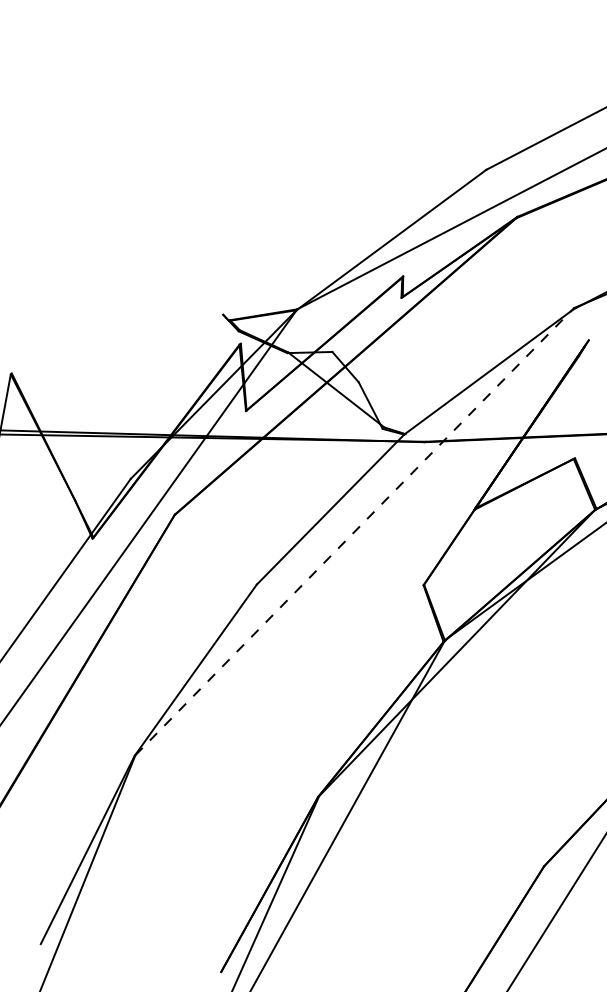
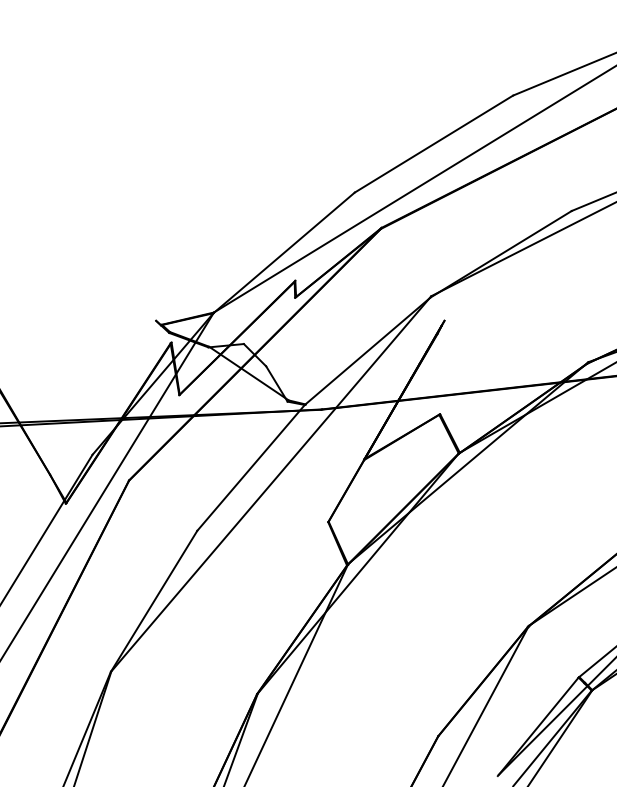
line: (355, 531) -> (271, 483), dashed -> solid

